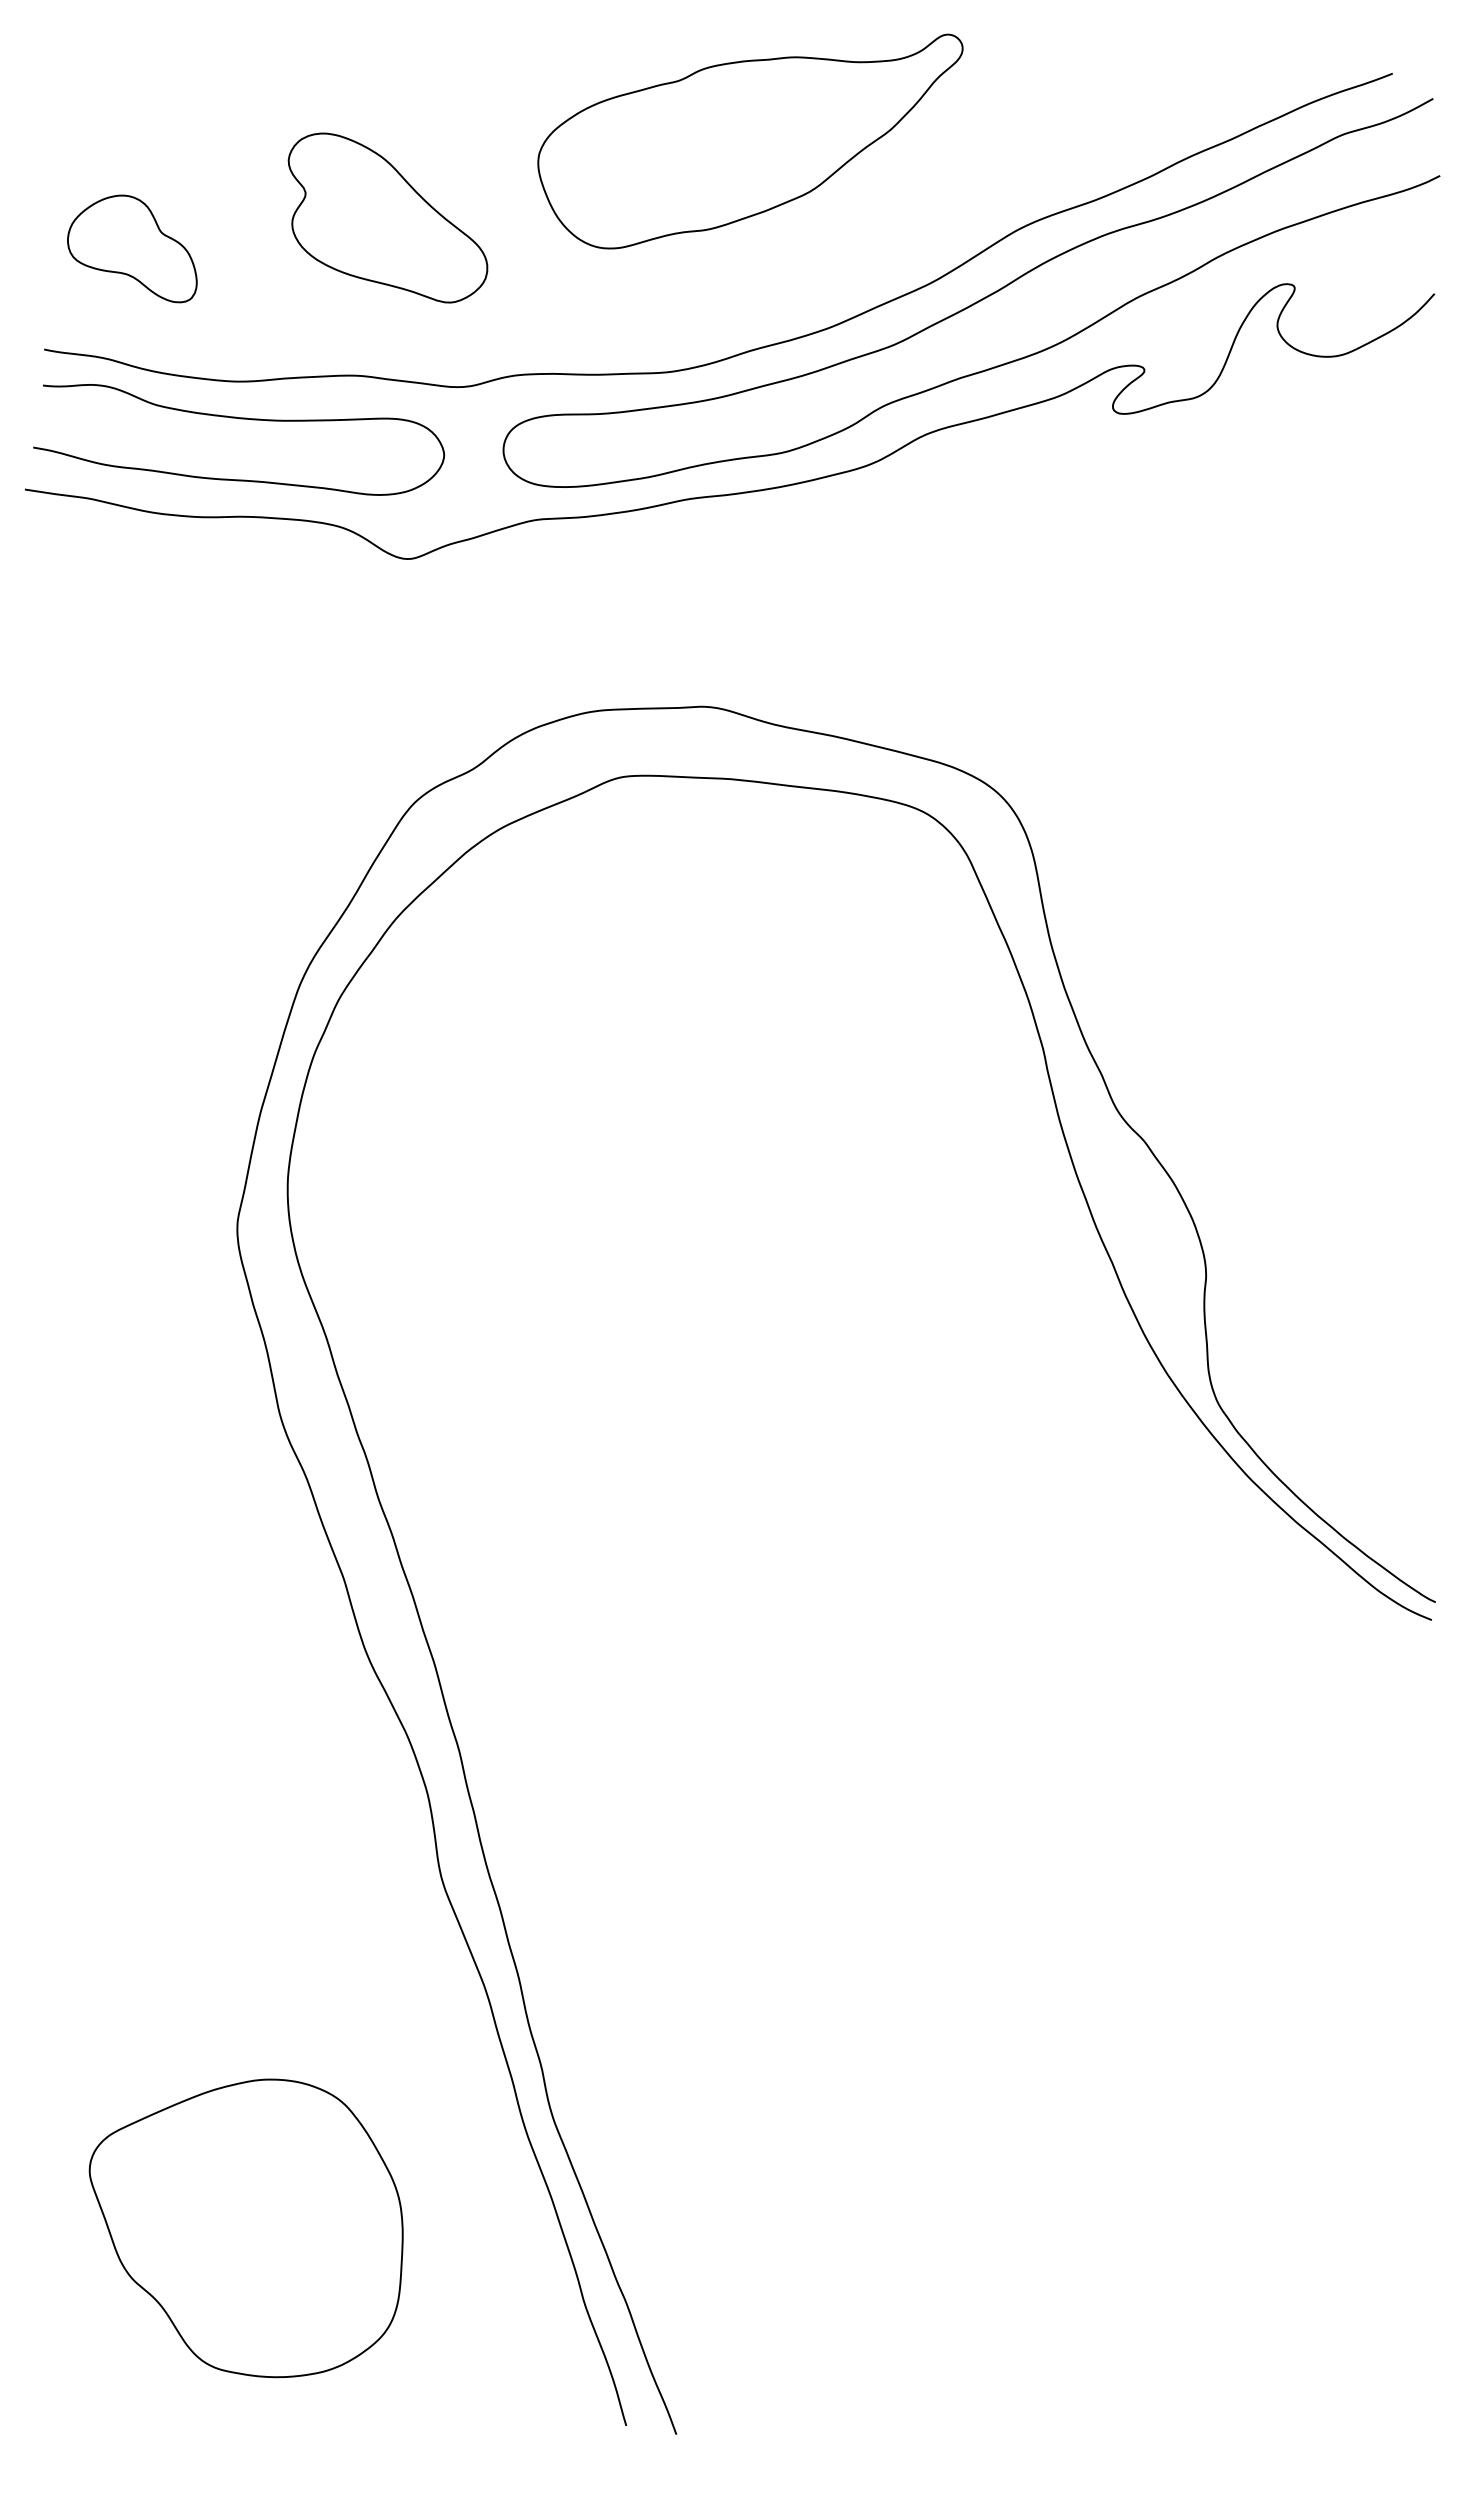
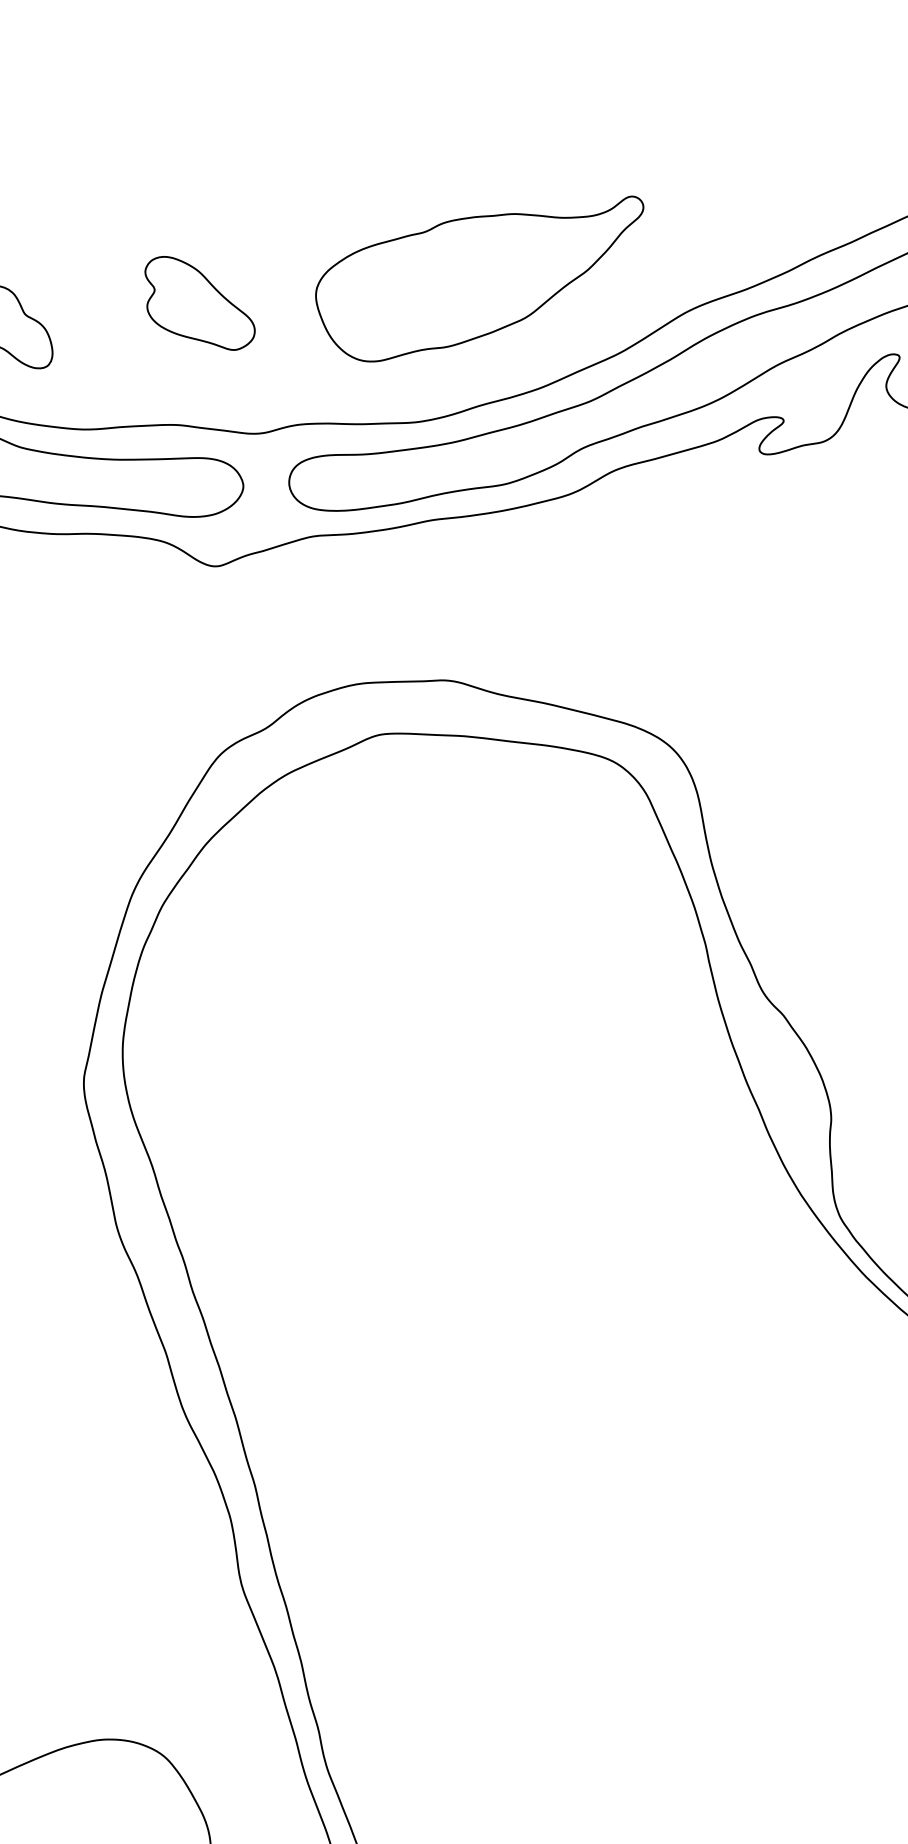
part: (750, 141) -> (479, 278), moved
part: (387, 218) -> (199, 303), size x0.71

